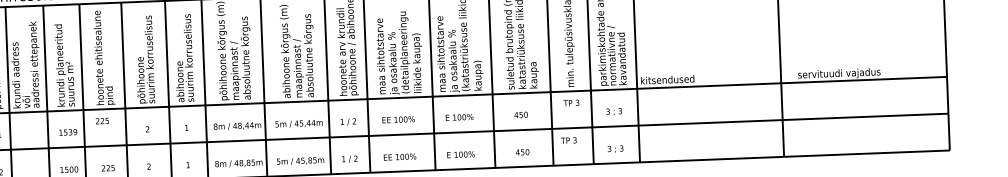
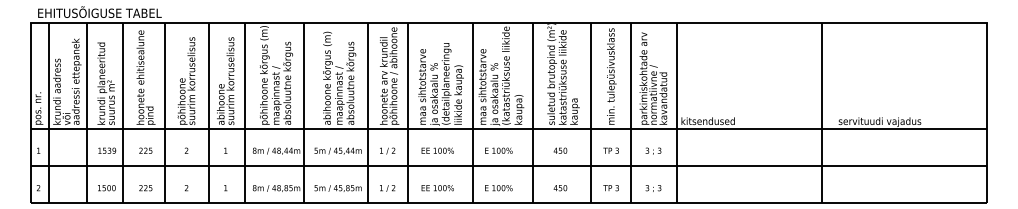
text: (570, 102) -> (610, 150), moved
text: (102, 120) -> (145, 150), moved
text: (568, 140) -> (610, 188), moved

